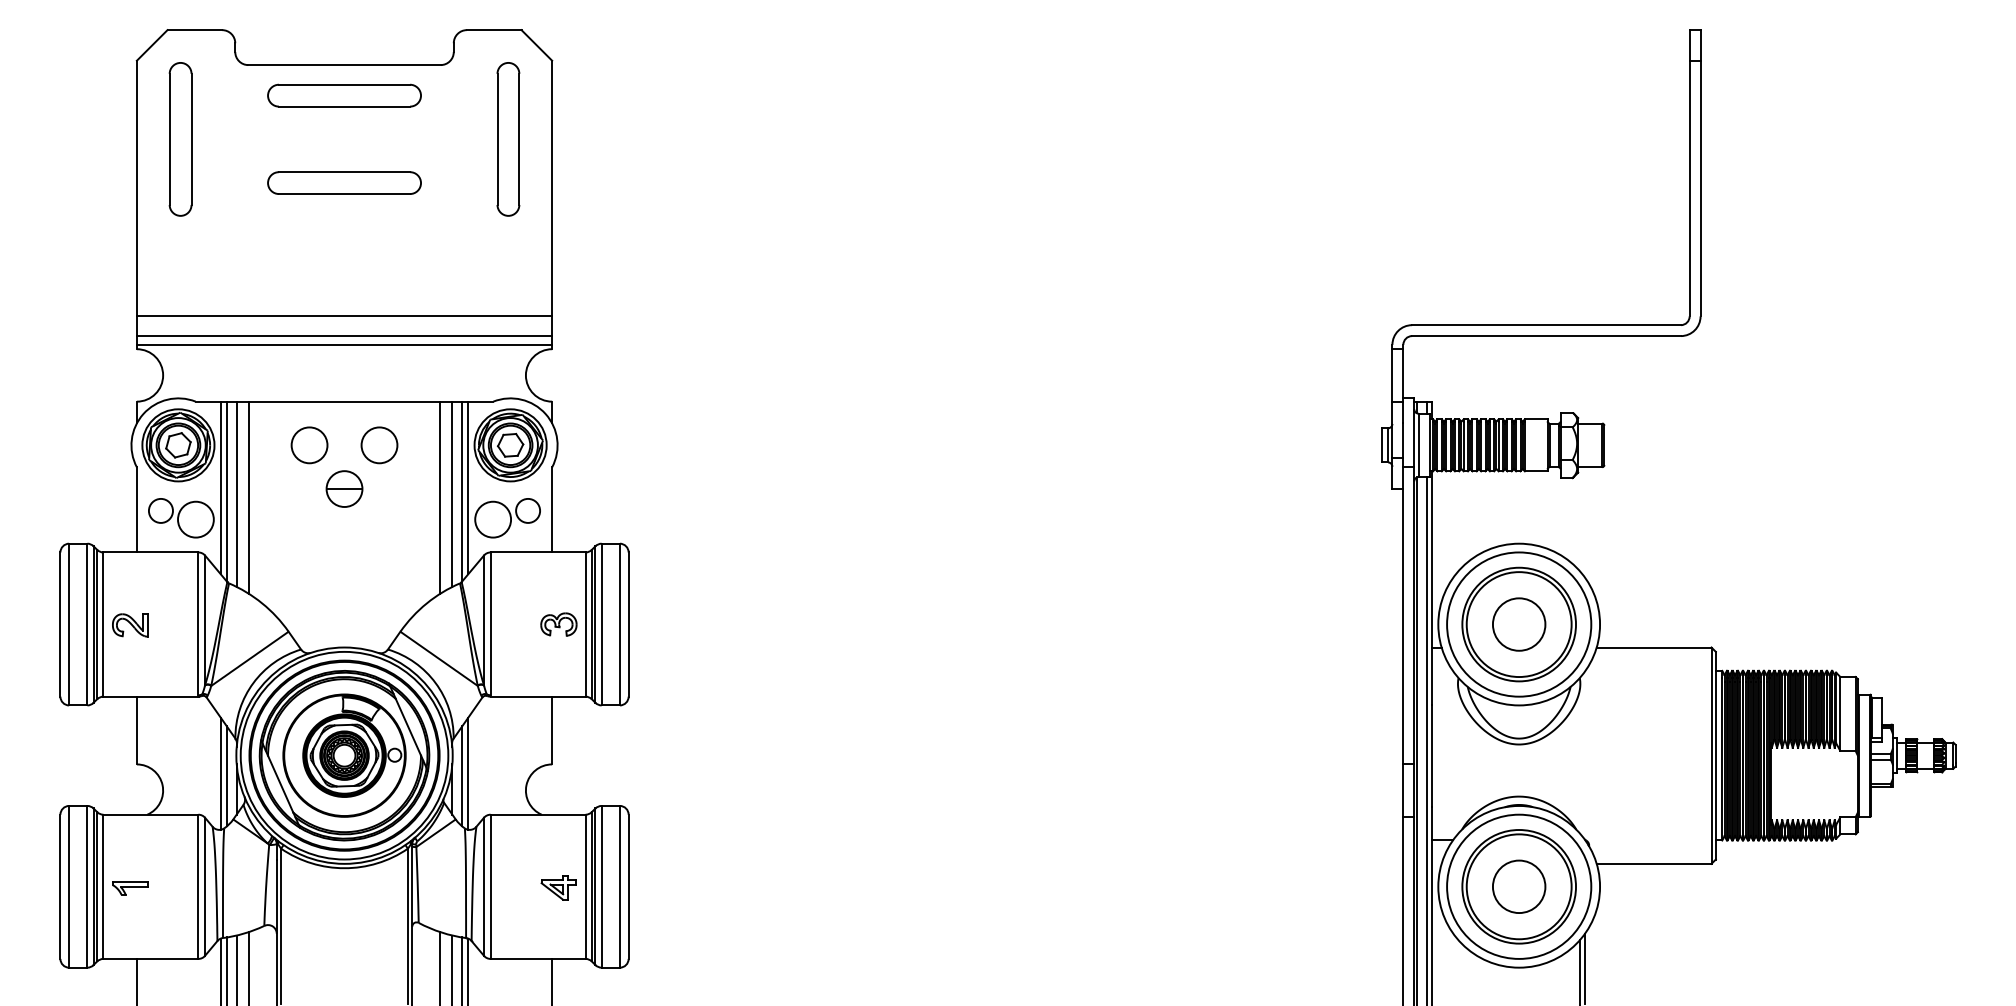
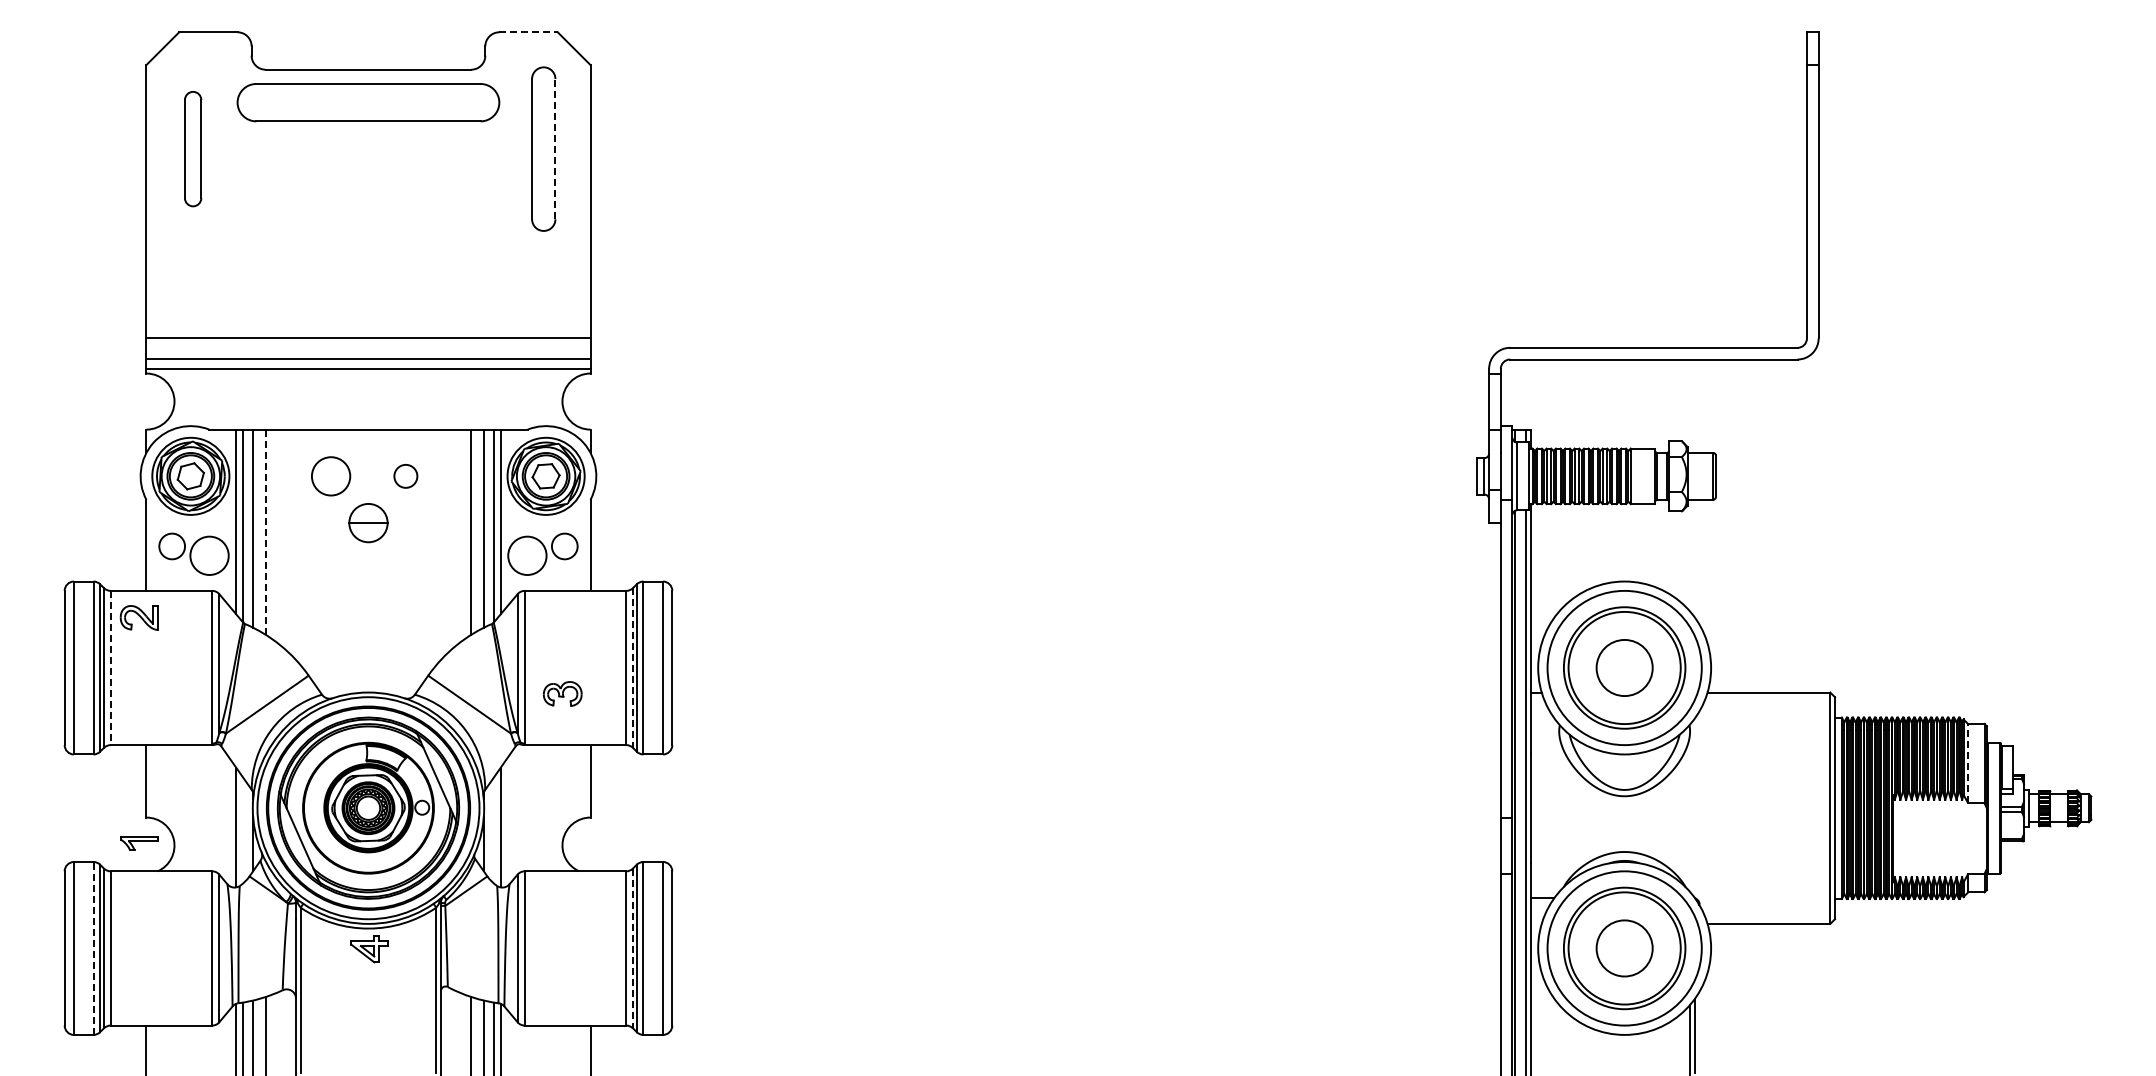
line: (495, 30) -> (529, 32), solid -> dashed
part: (344, 94) -> (368, 101), size x1.6
part: (179, 138) -> (192, 148), size x0.7
line: (519, 138) -> (555, 148), solid -> dashed
part: (344, 182) -> (368, 195), removed
circle: (379, 445) -> (405, 476), size x0.6
line: (249, 497) -> (266, 532), solid -> dashed
part: (558, 624) -> (562, 693), moved
line: (591, 624) -> (632, 667), solid -> dashed
line: (103, 625) -> (110, 668), solid -> dashed
part: (129, 625) -> (138, 617), moved
line: (1840, 713) -> (1968, 763), solid -> dashed
line: (226, 775) -> (242, 829), removed
line: (462, 775) -> (494, 829), removed
line: (87, 885) -> (93, 947), solid -> dashed
line: (591, 886) -> (632, 948), solid -> dashed
part: (558, 887) -> (369, 949), moved
part: (130, 888) -> (139, 843), moved

